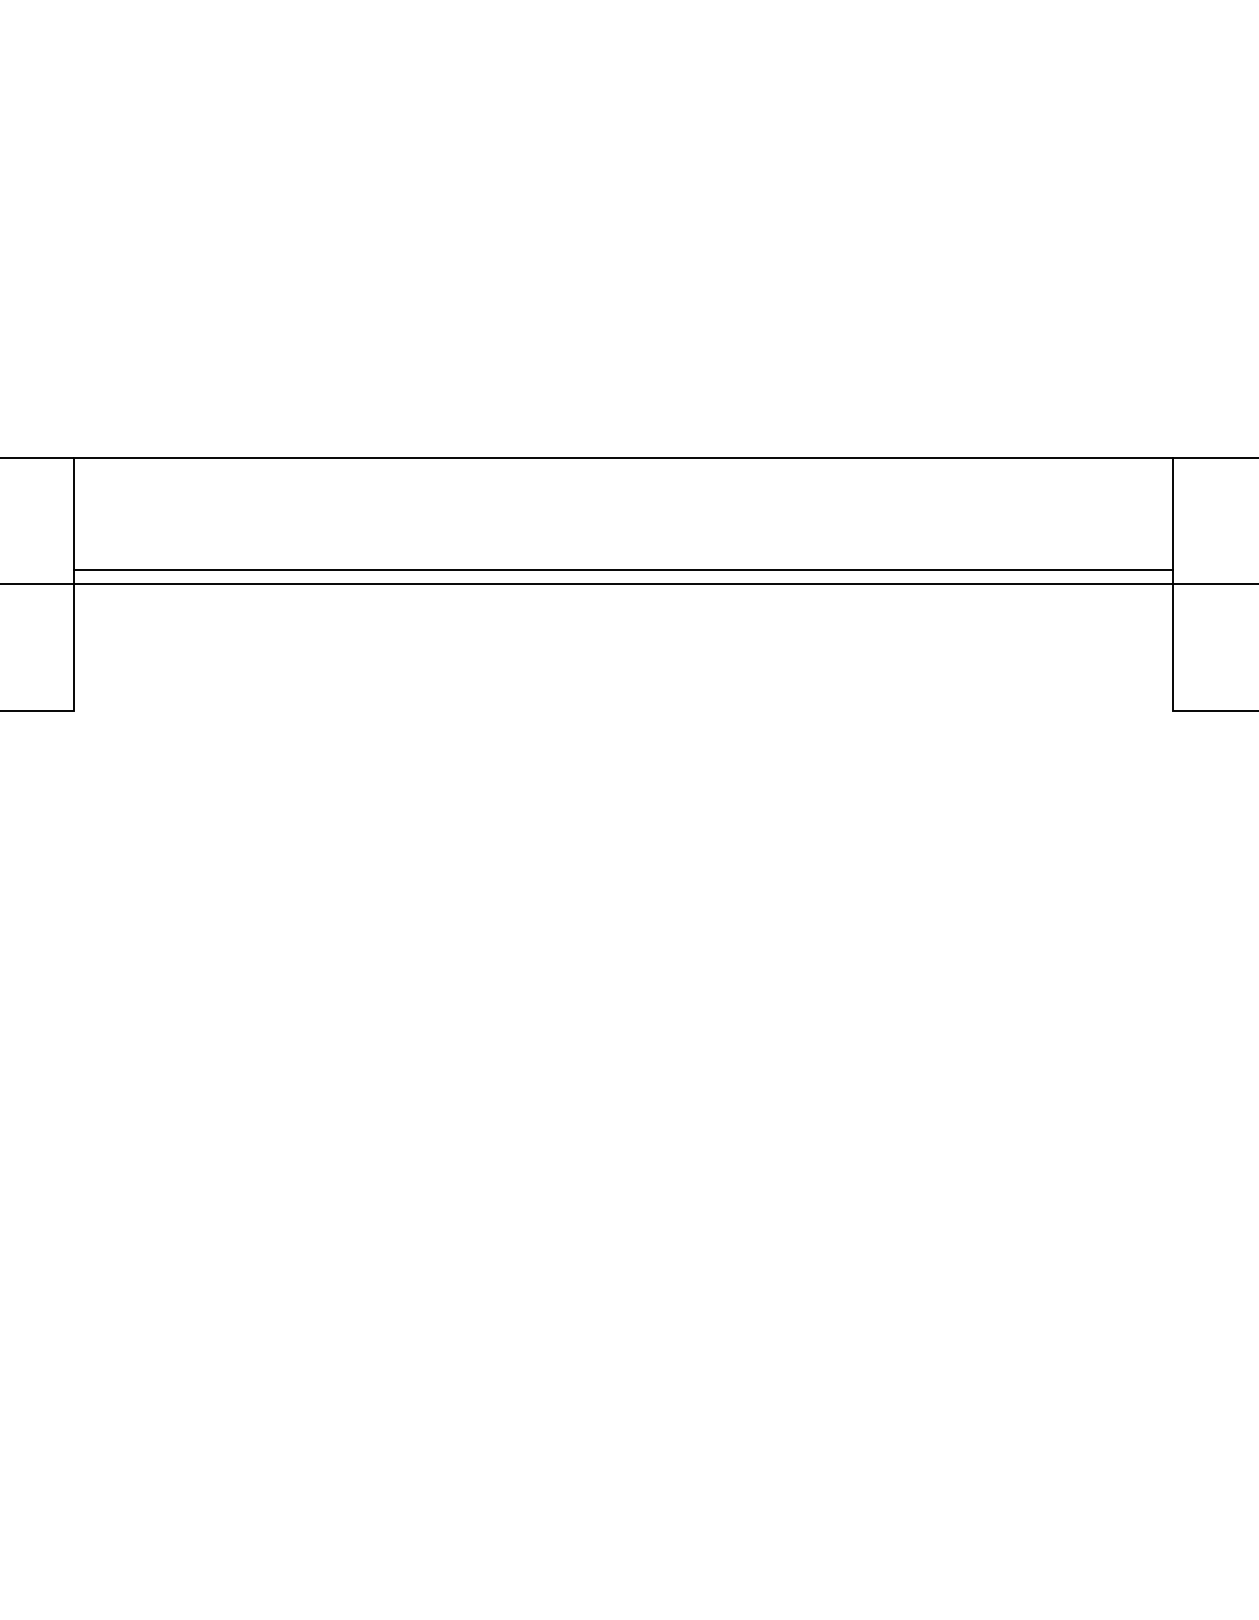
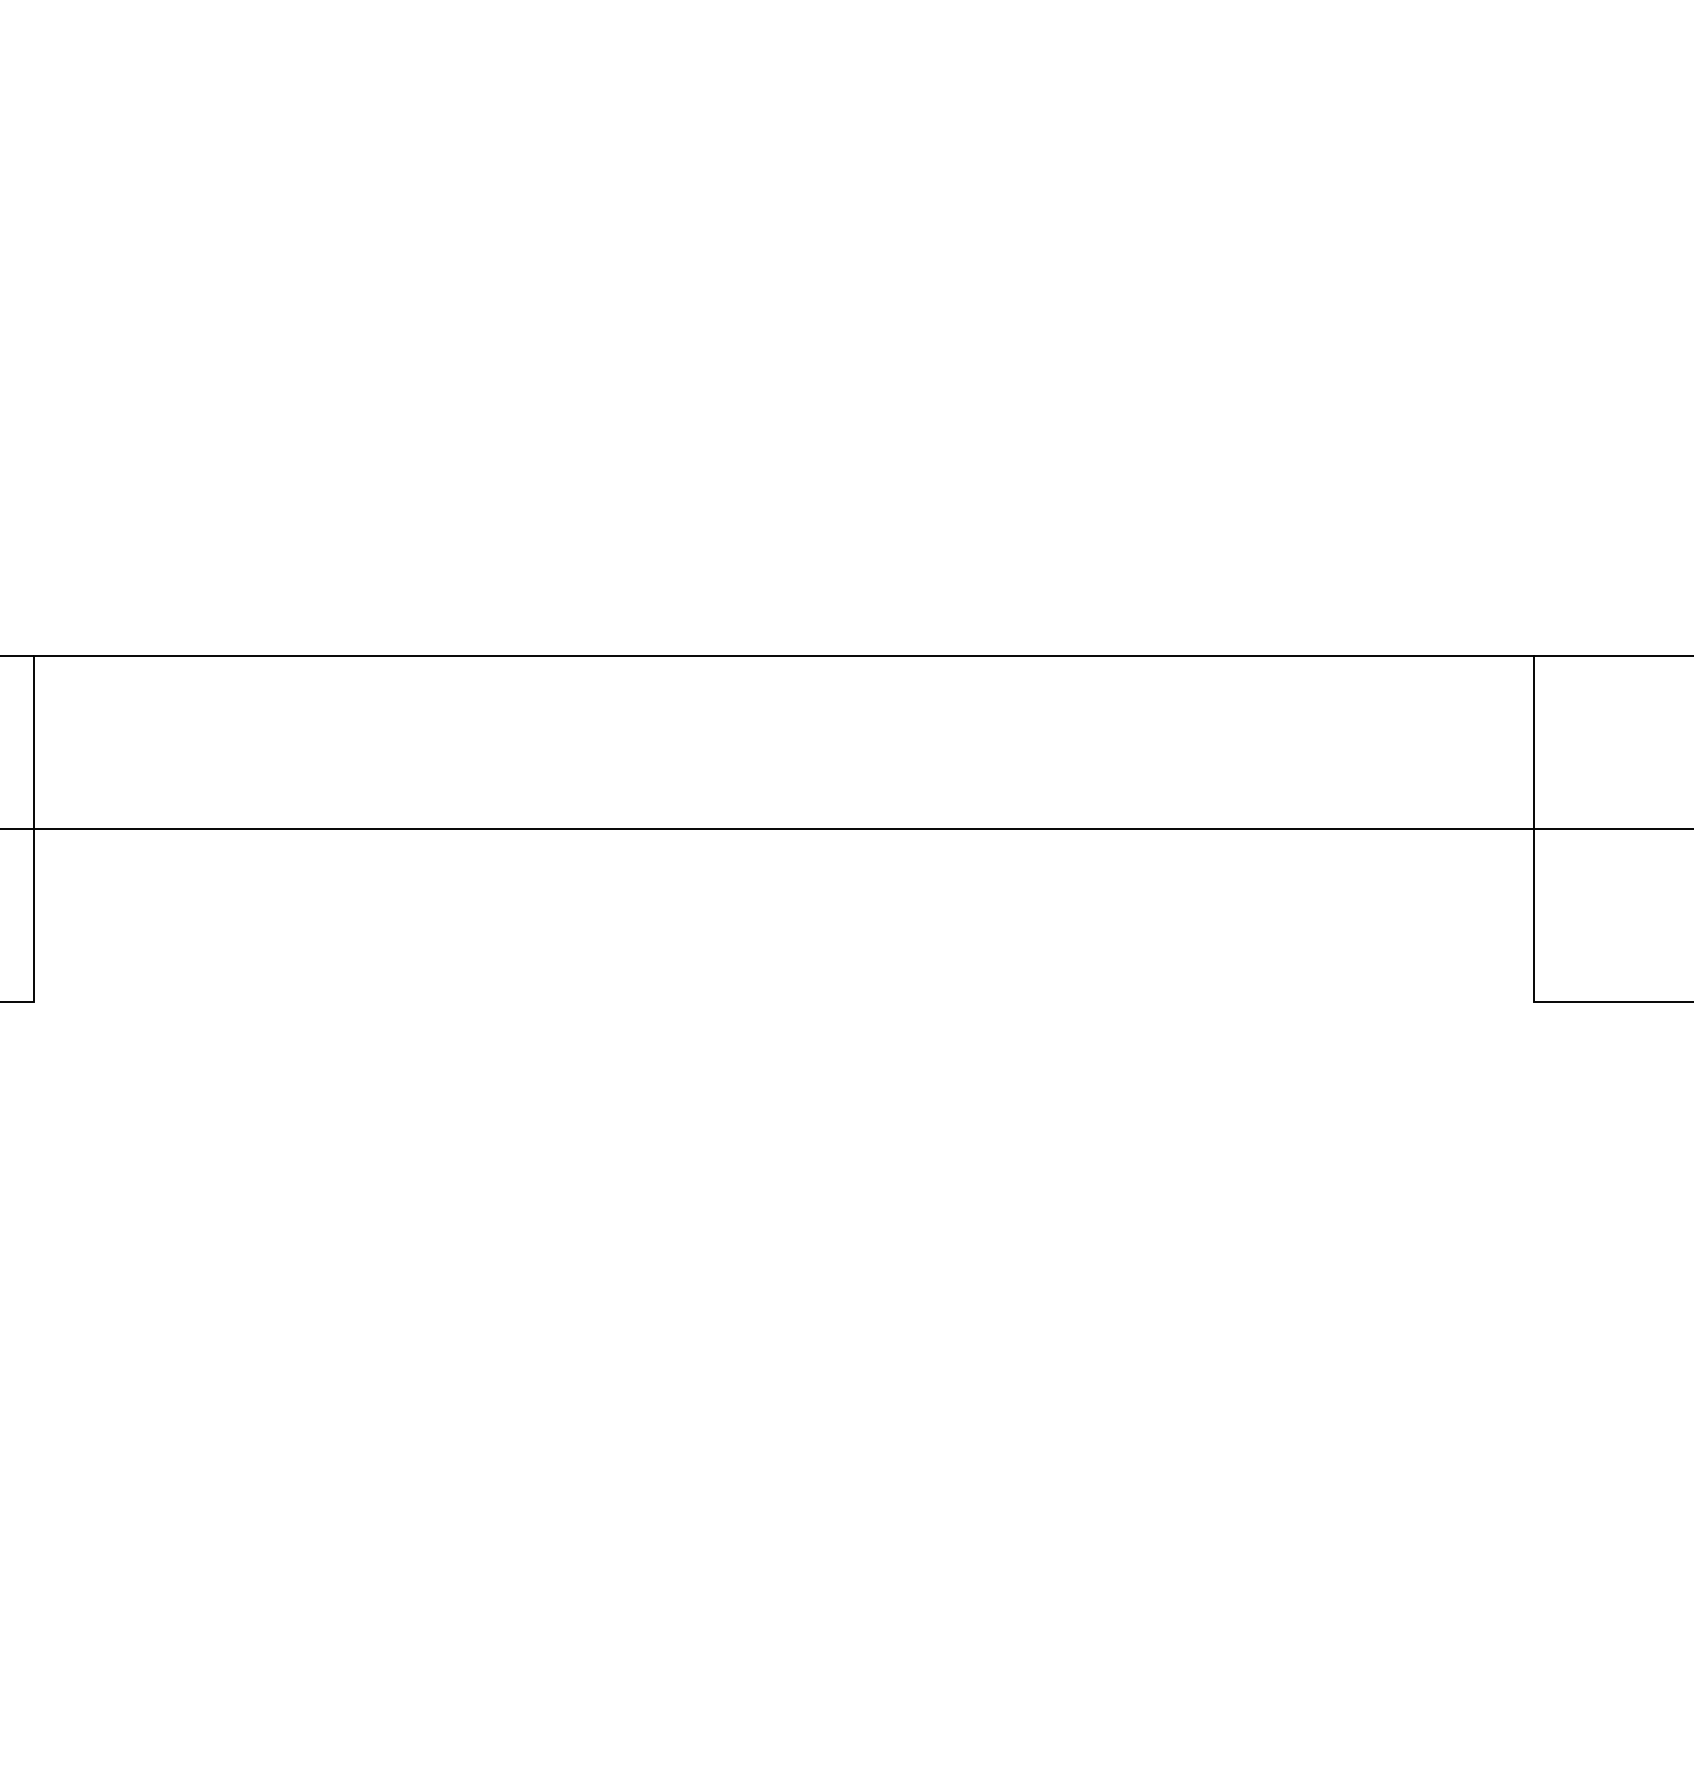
line: (623, 570) -> (783, 810), removed

